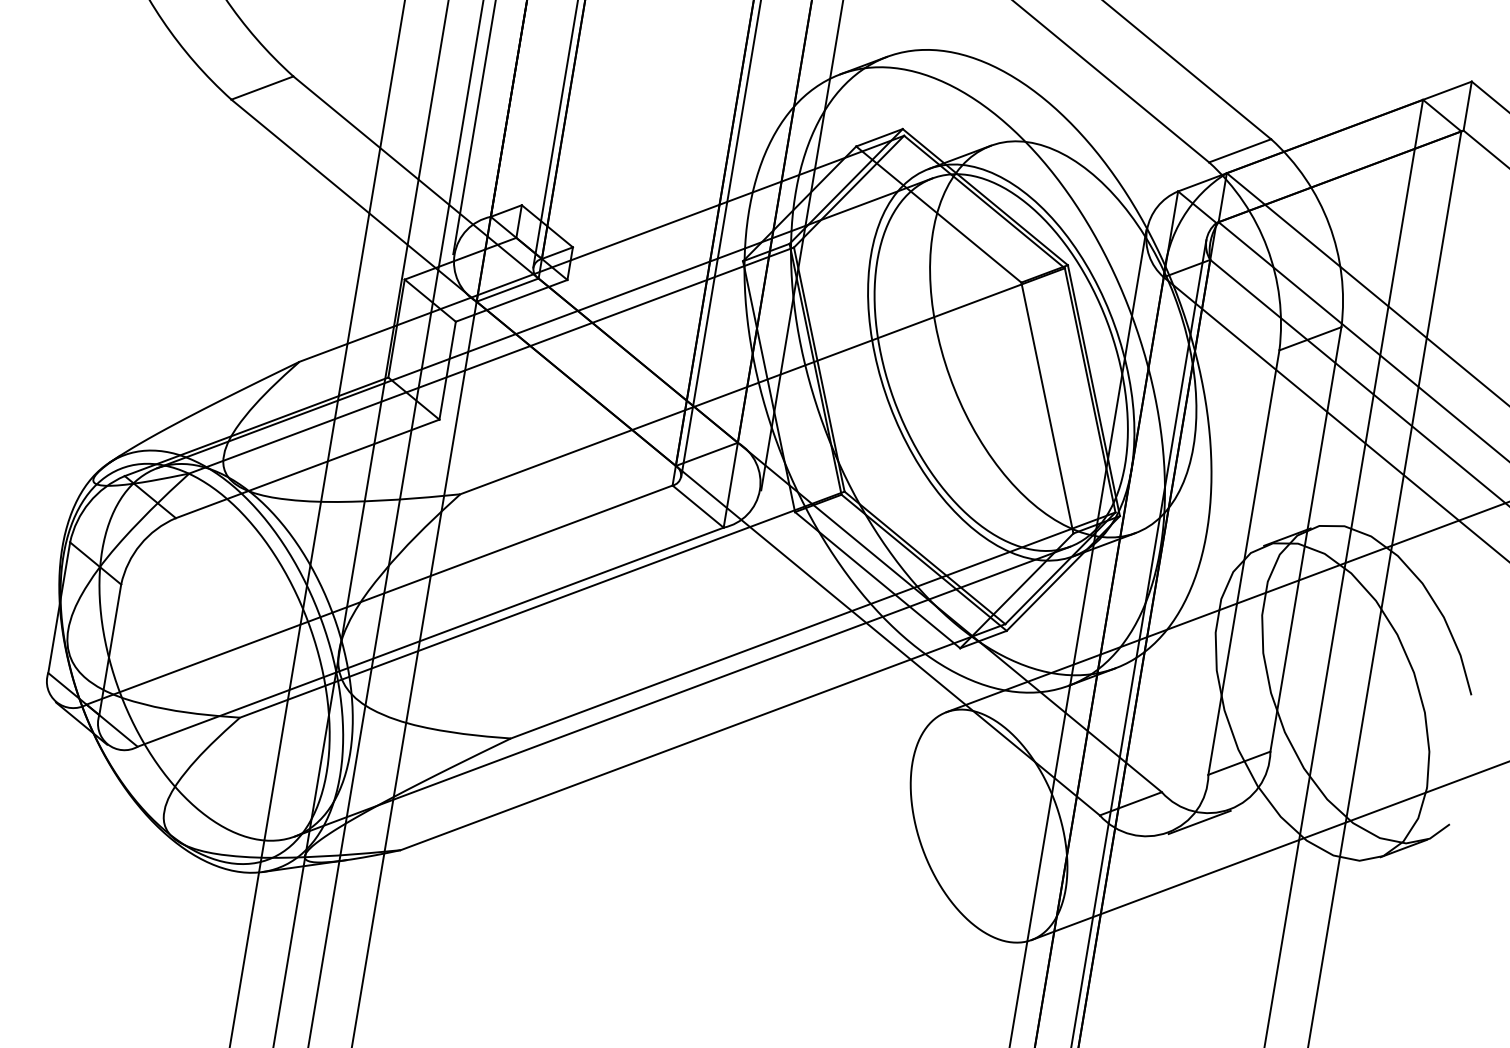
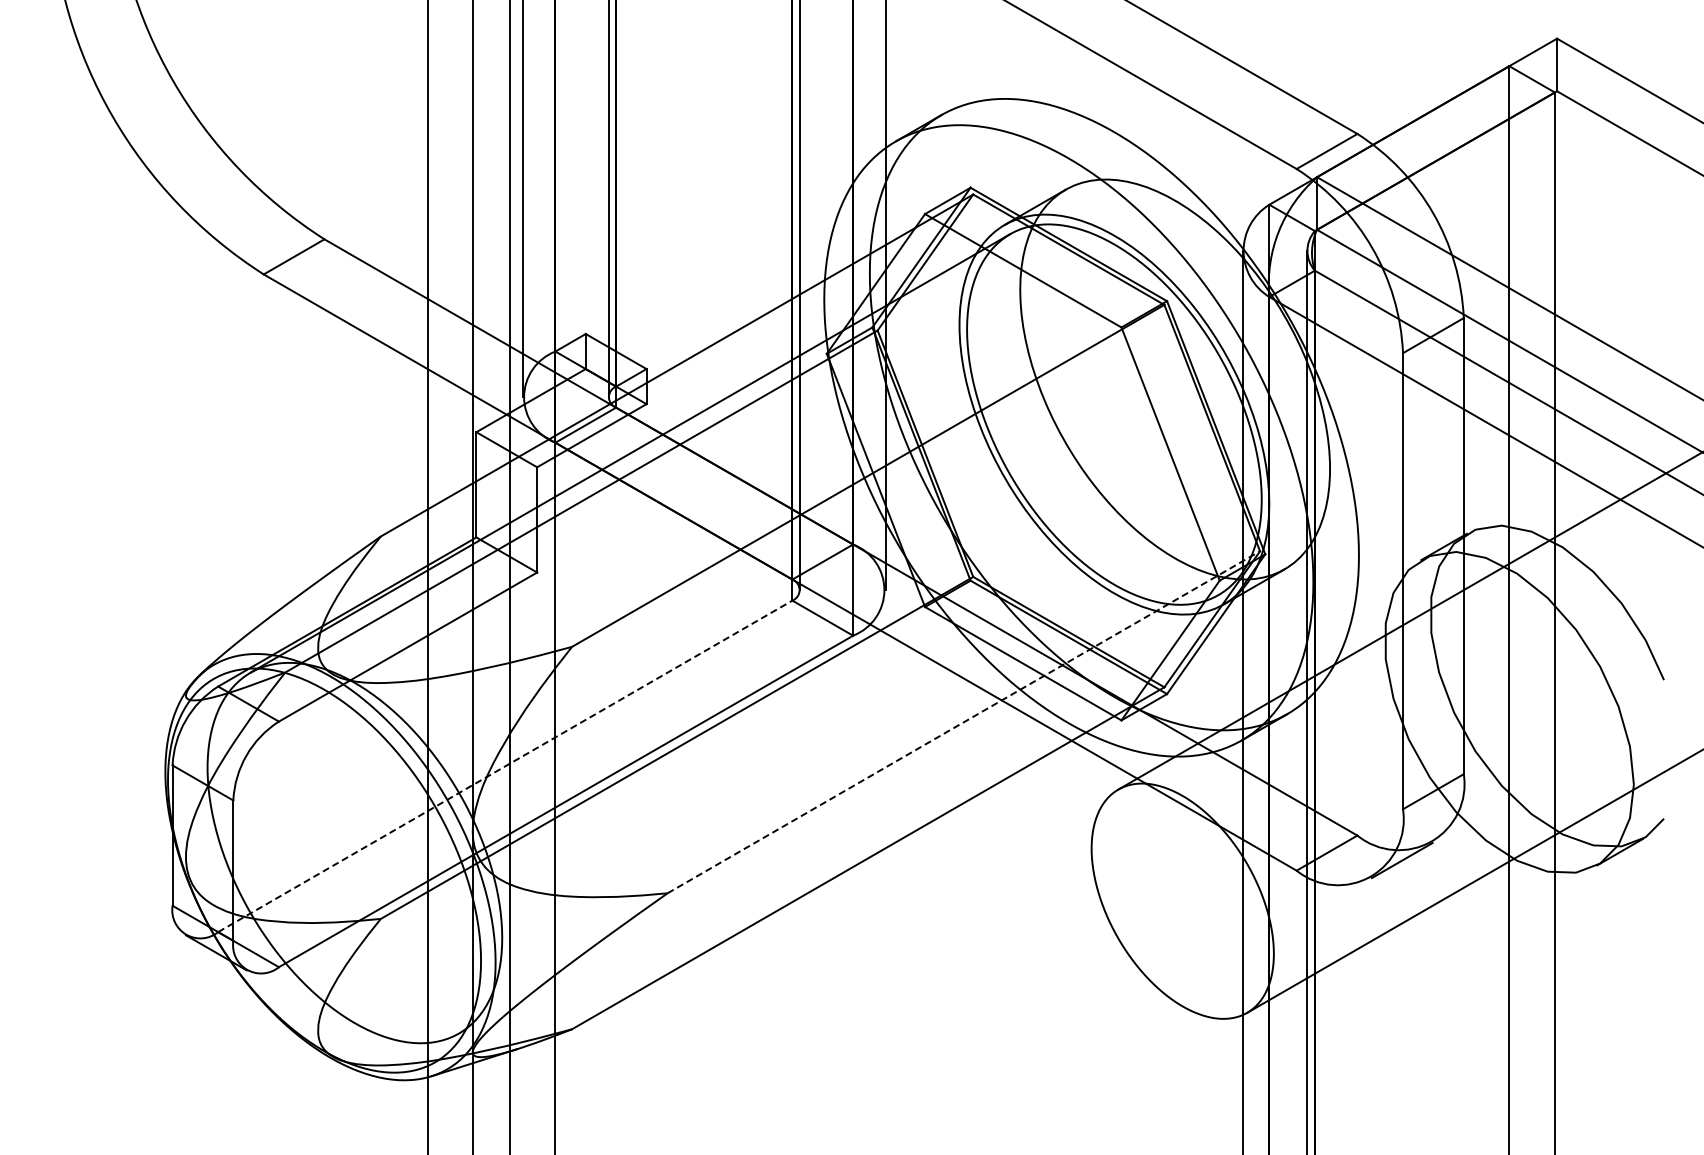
line: (379, 595) -> (505, 766), solid -> dashed
line: (813, 625) -> (964, 722), solid -> dashed
line: (682, 691) -> (838, 814), removed

